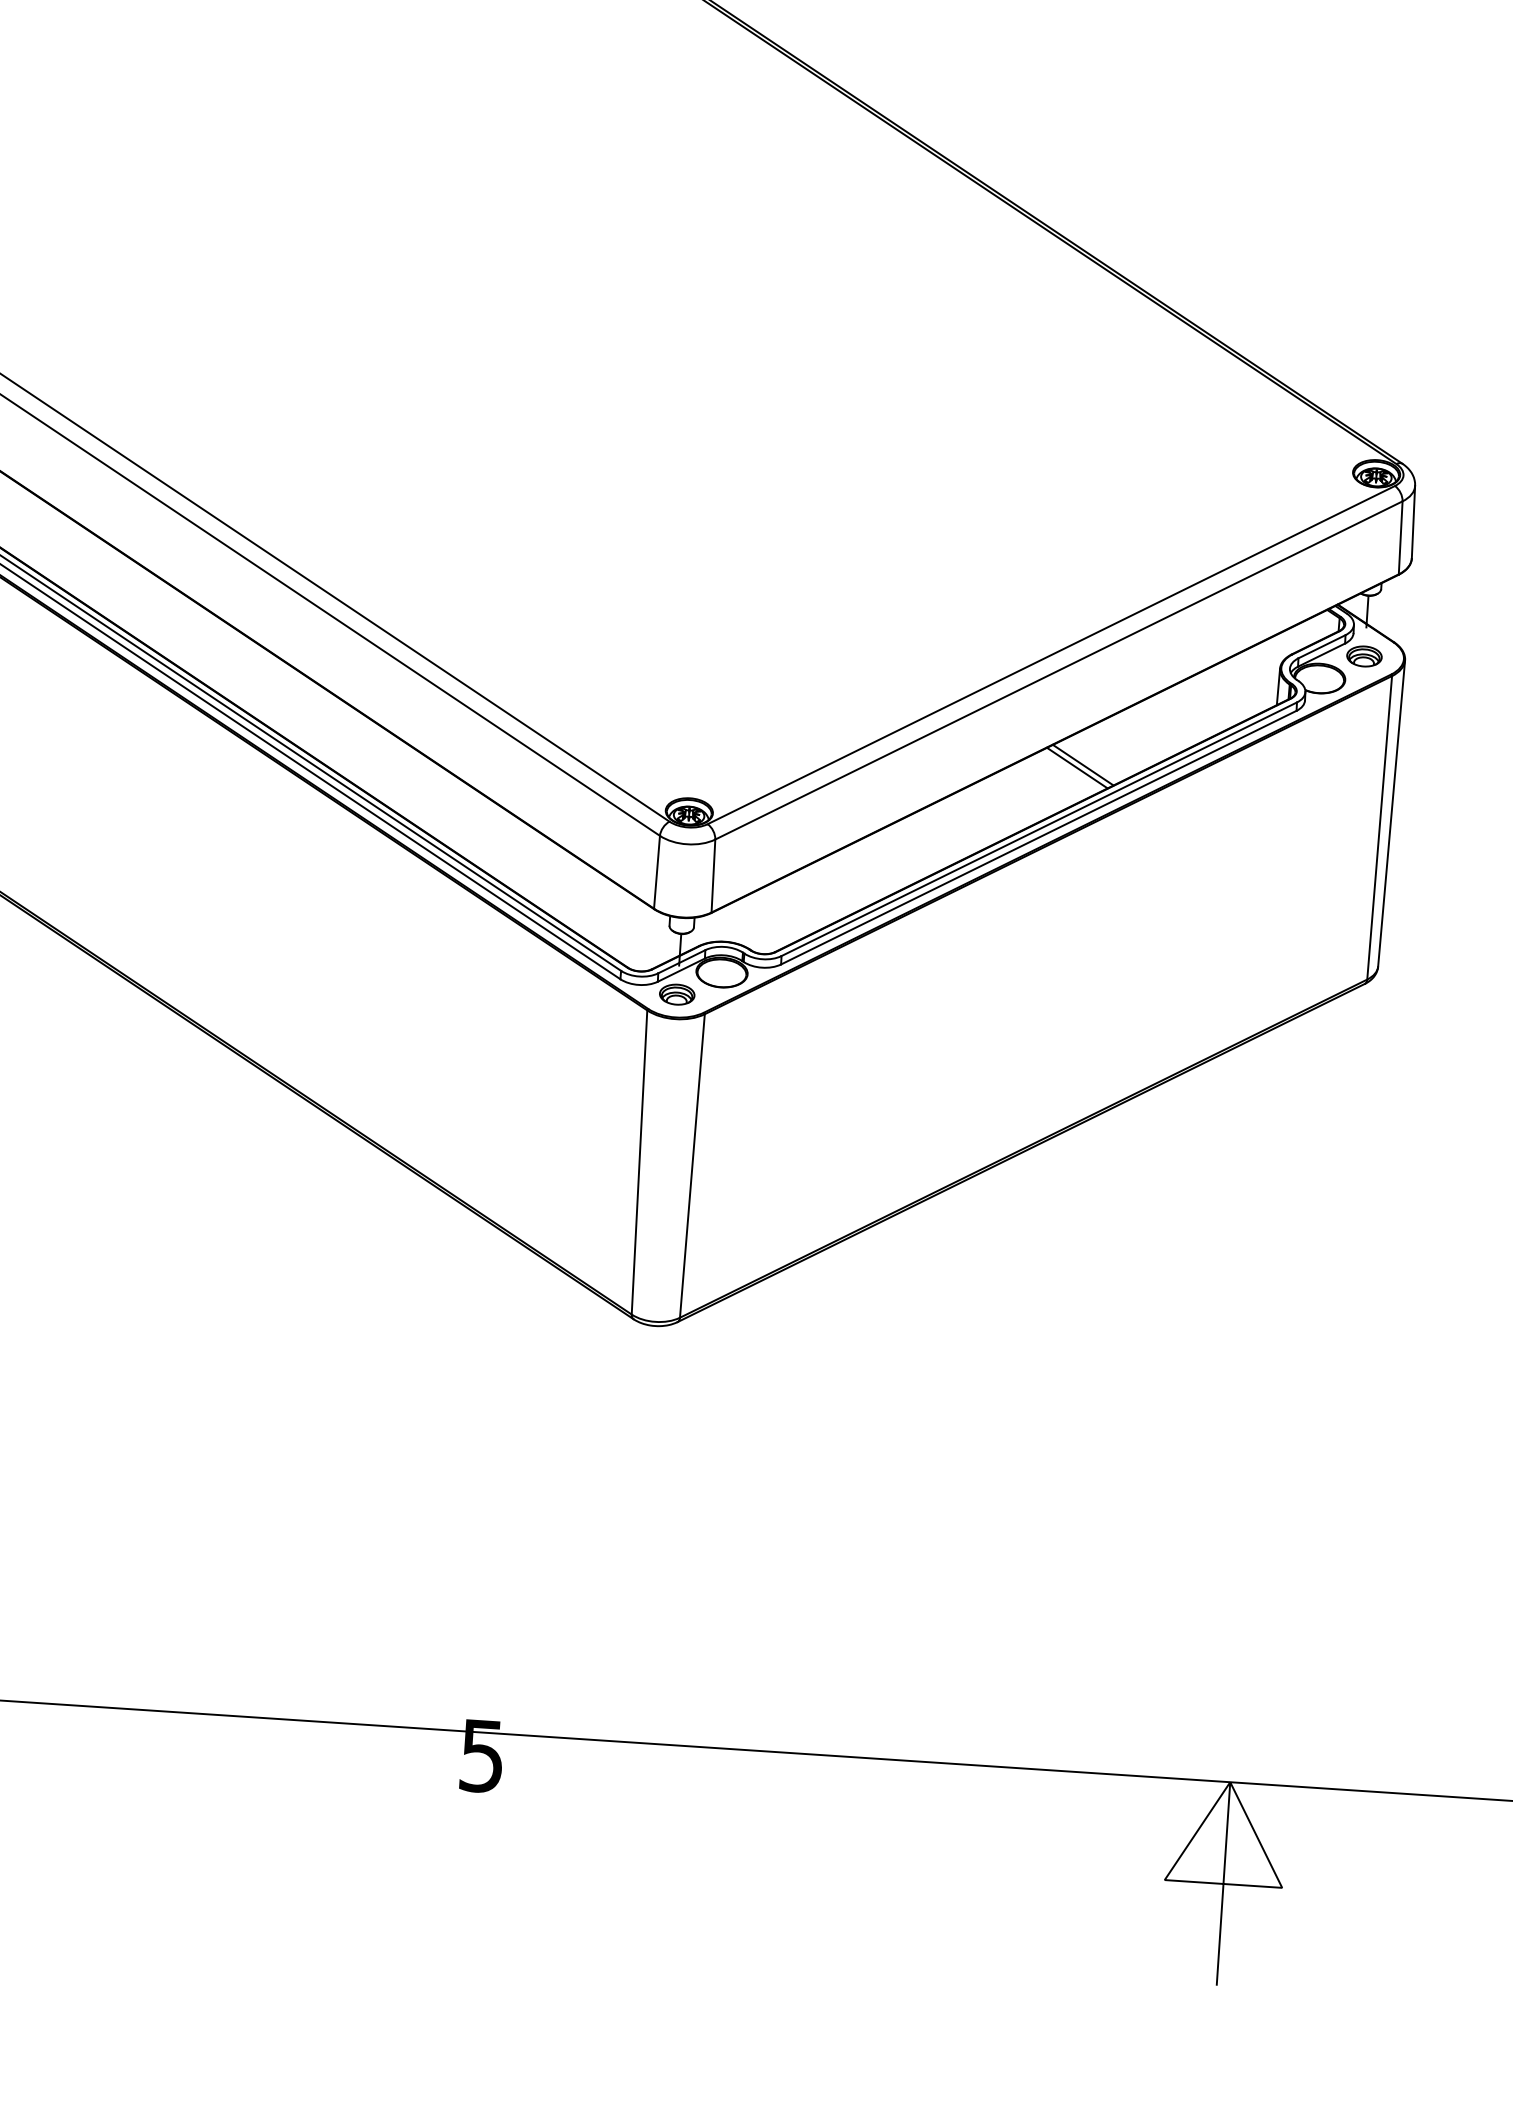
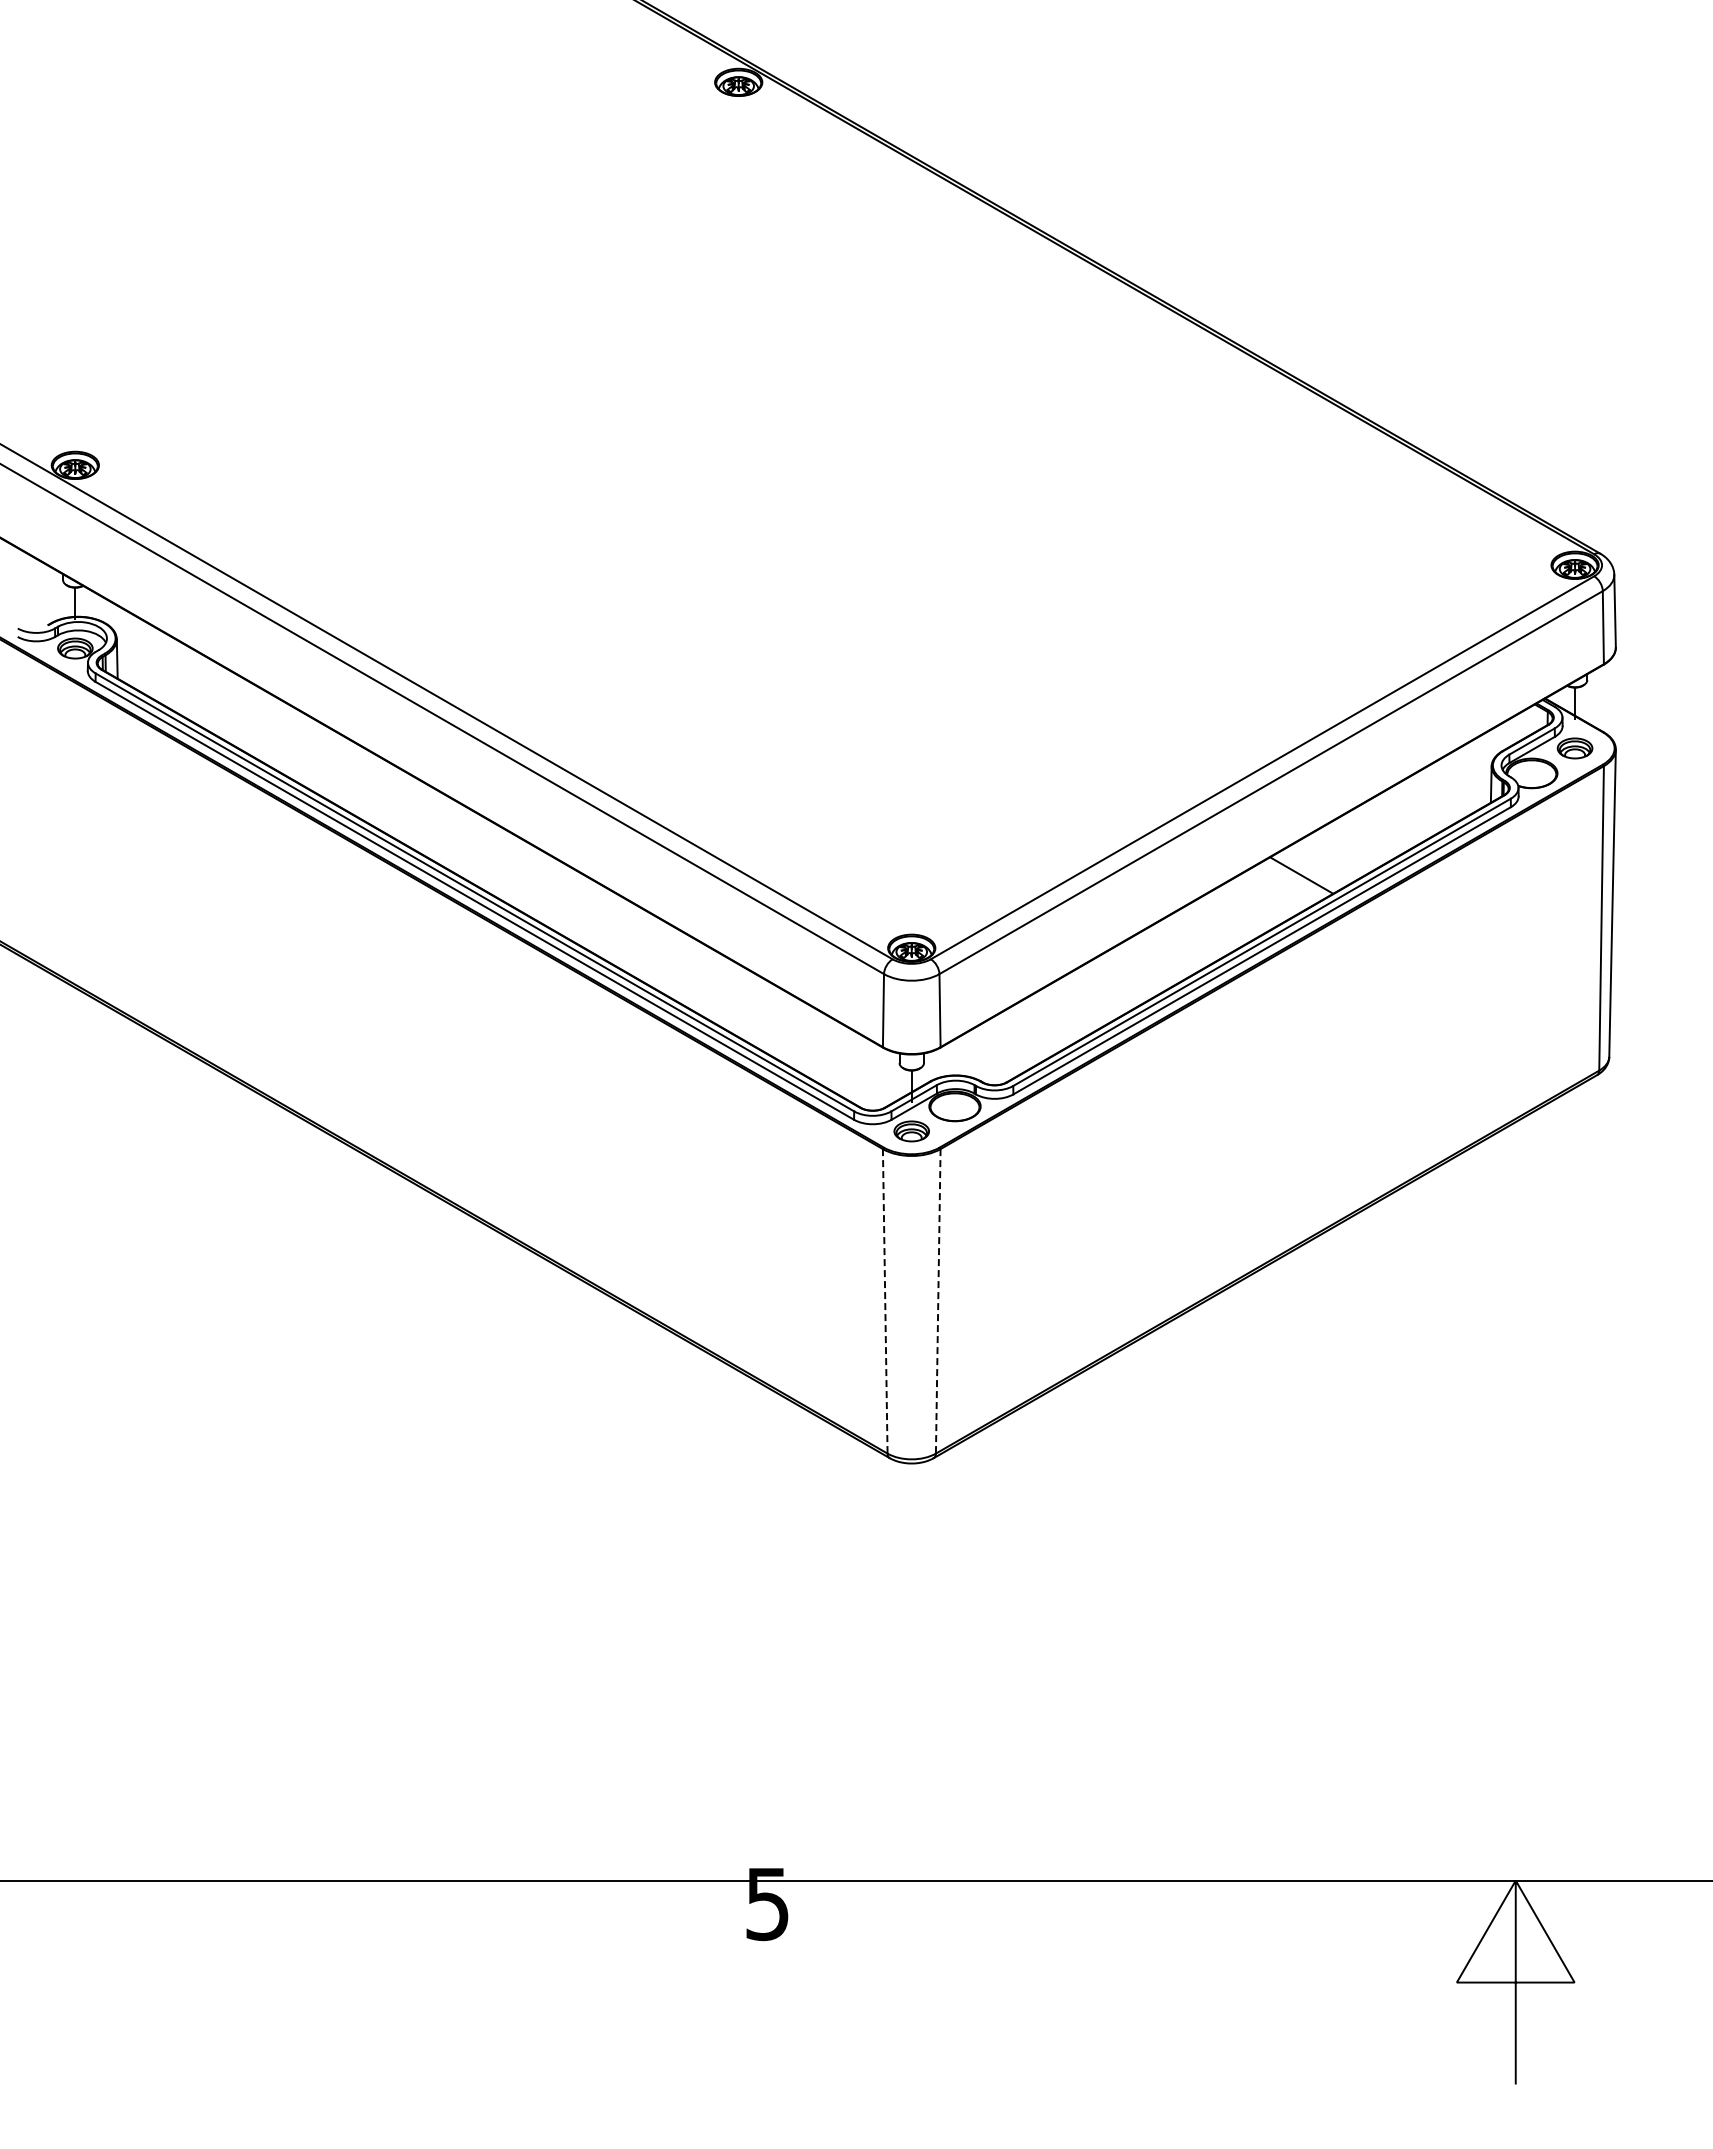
line: (1076, 767) -> (1295, 878), removed
line: (639, 1162) -> (885, 1301), solid -> dashed
line: (692, 1166) -> (938, 1301), solid -> dashed

